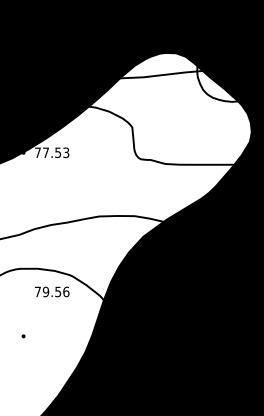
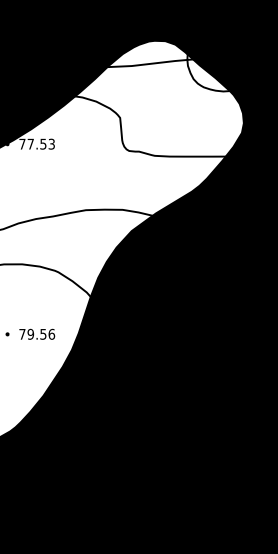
text: (52, 291) -> (37, 333), moved

